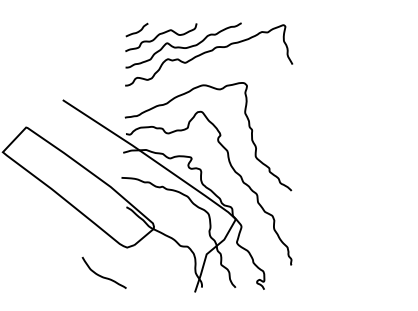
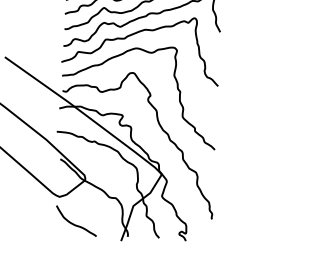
curve: (199, 71) -> (133, 35), added
curve: (101, 275) -> (73, 223), moved

